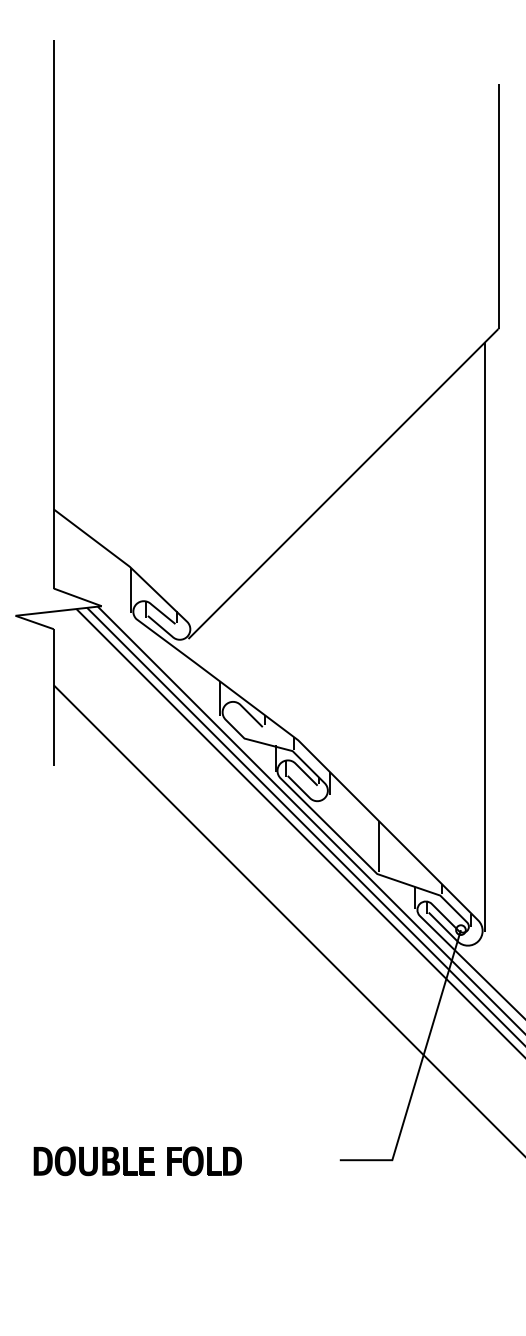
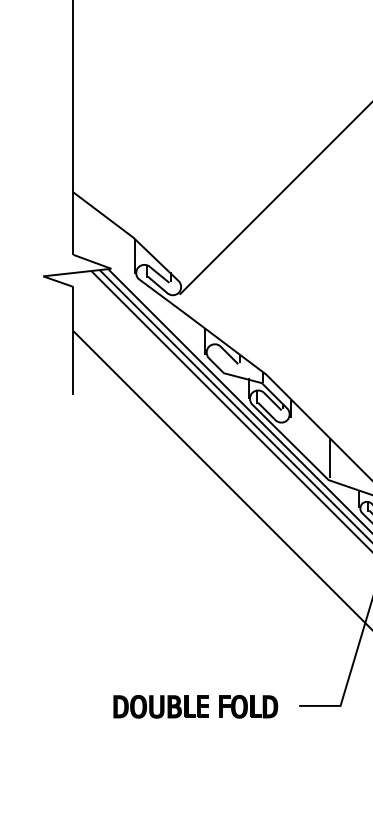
part: (137, 1161) -> (195, 706), moved

